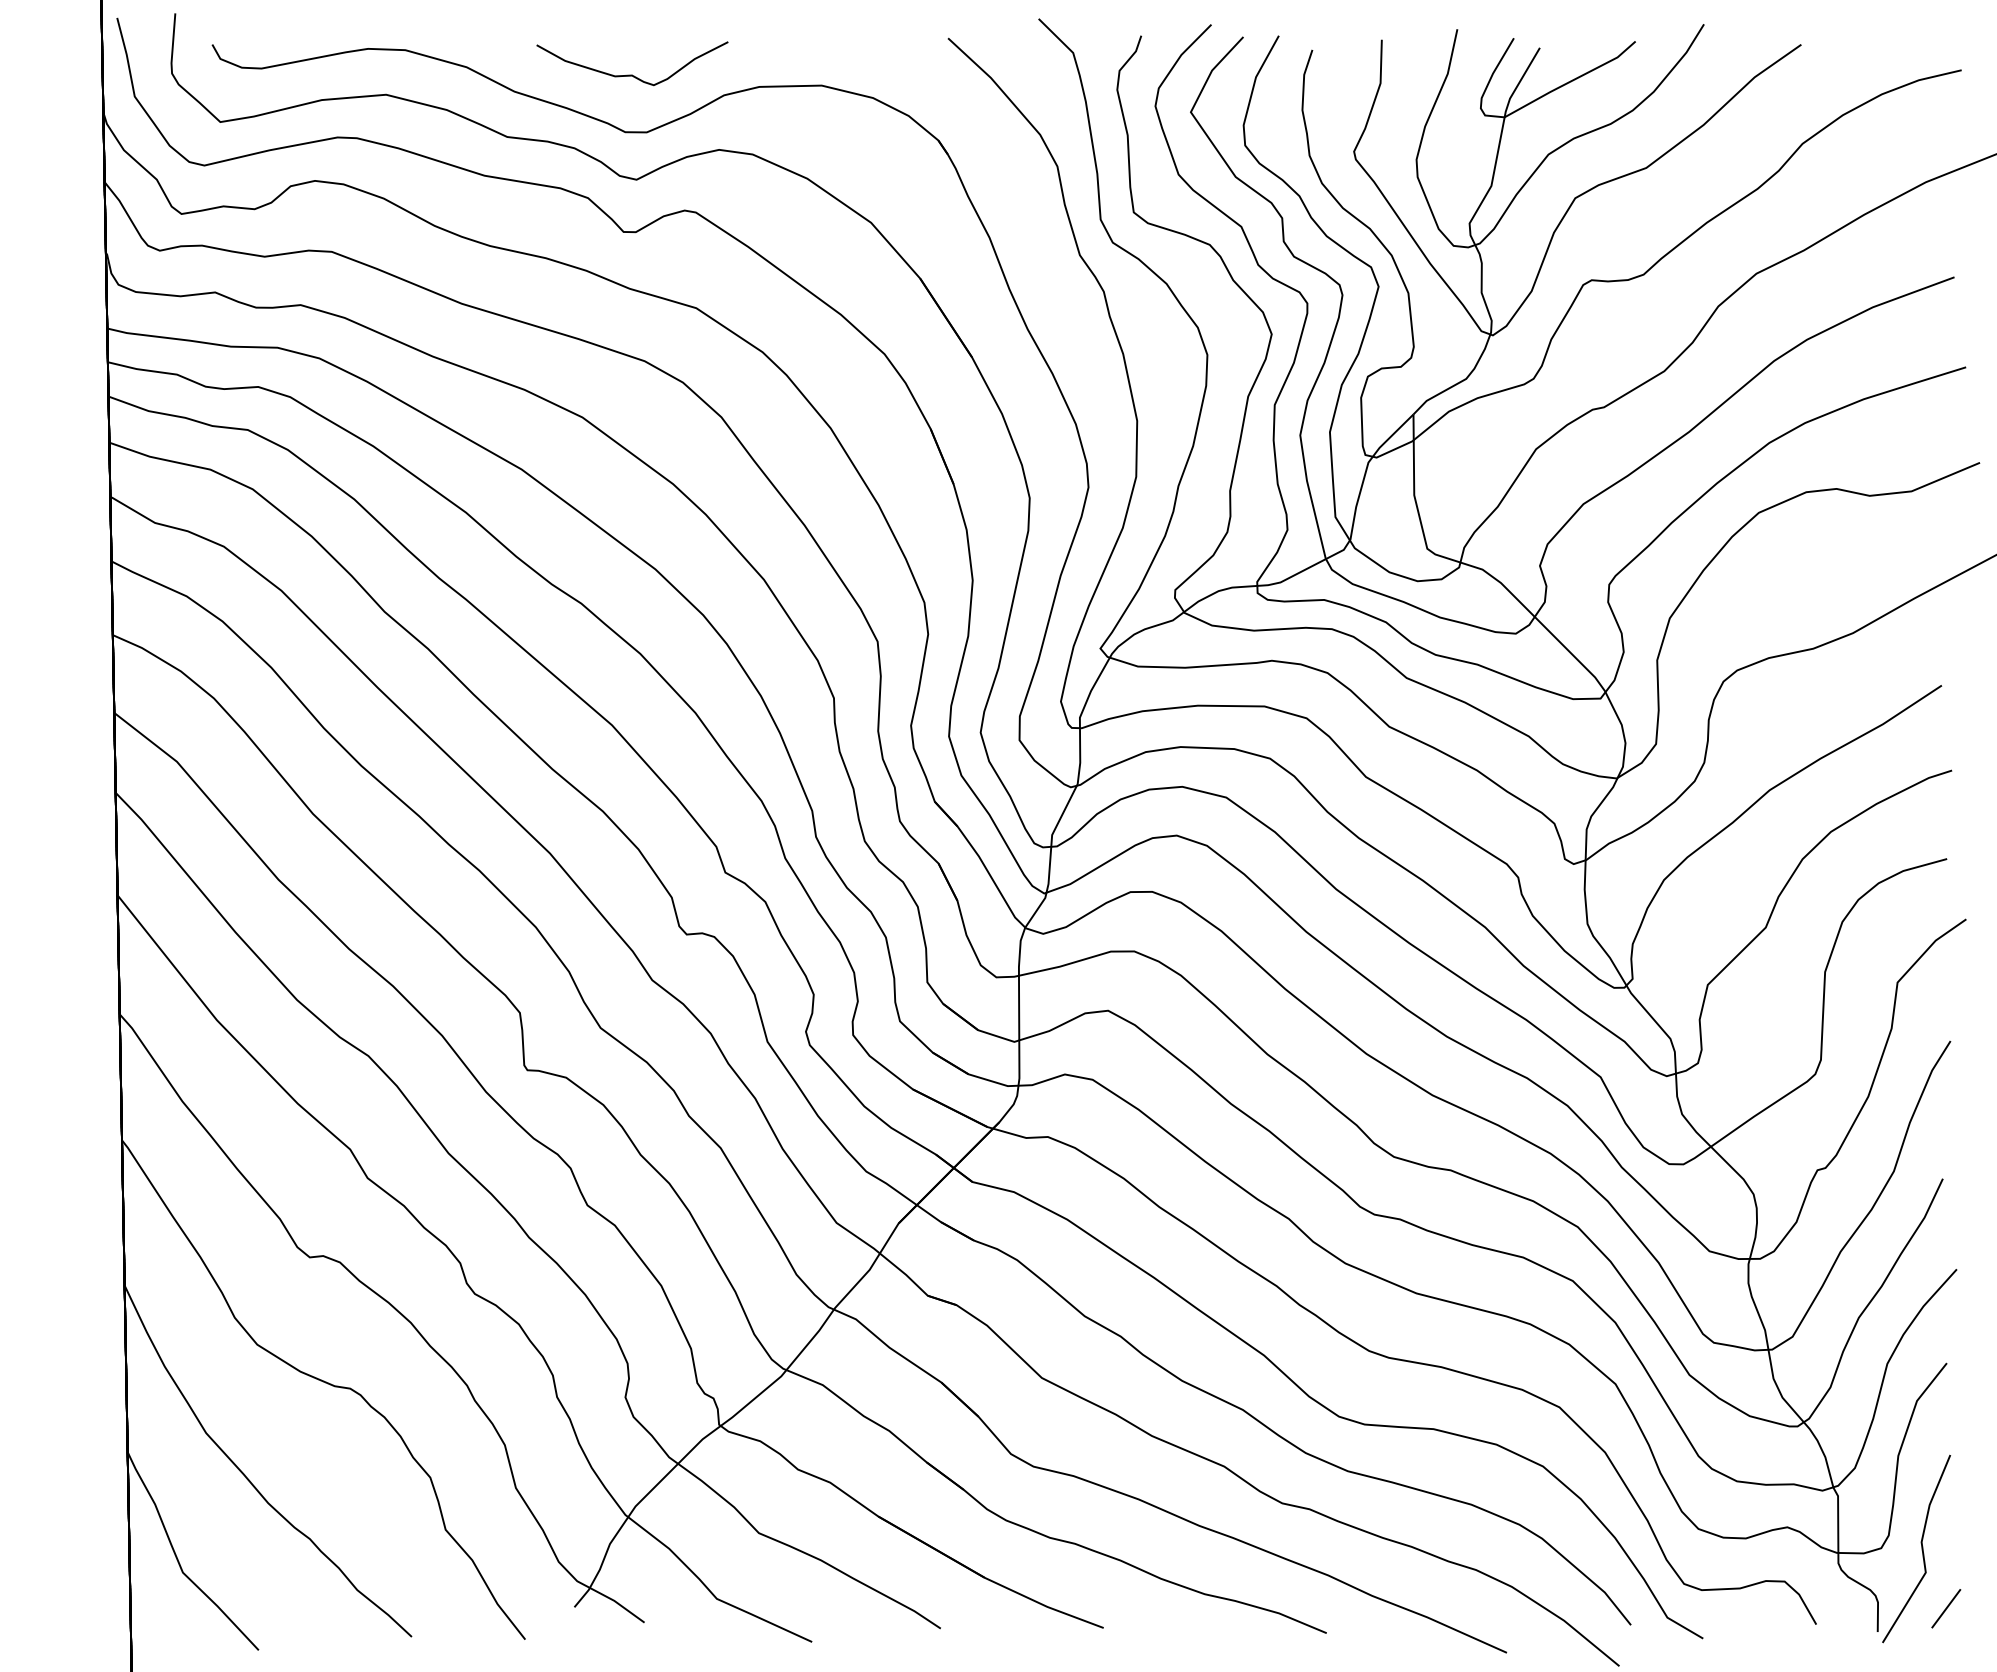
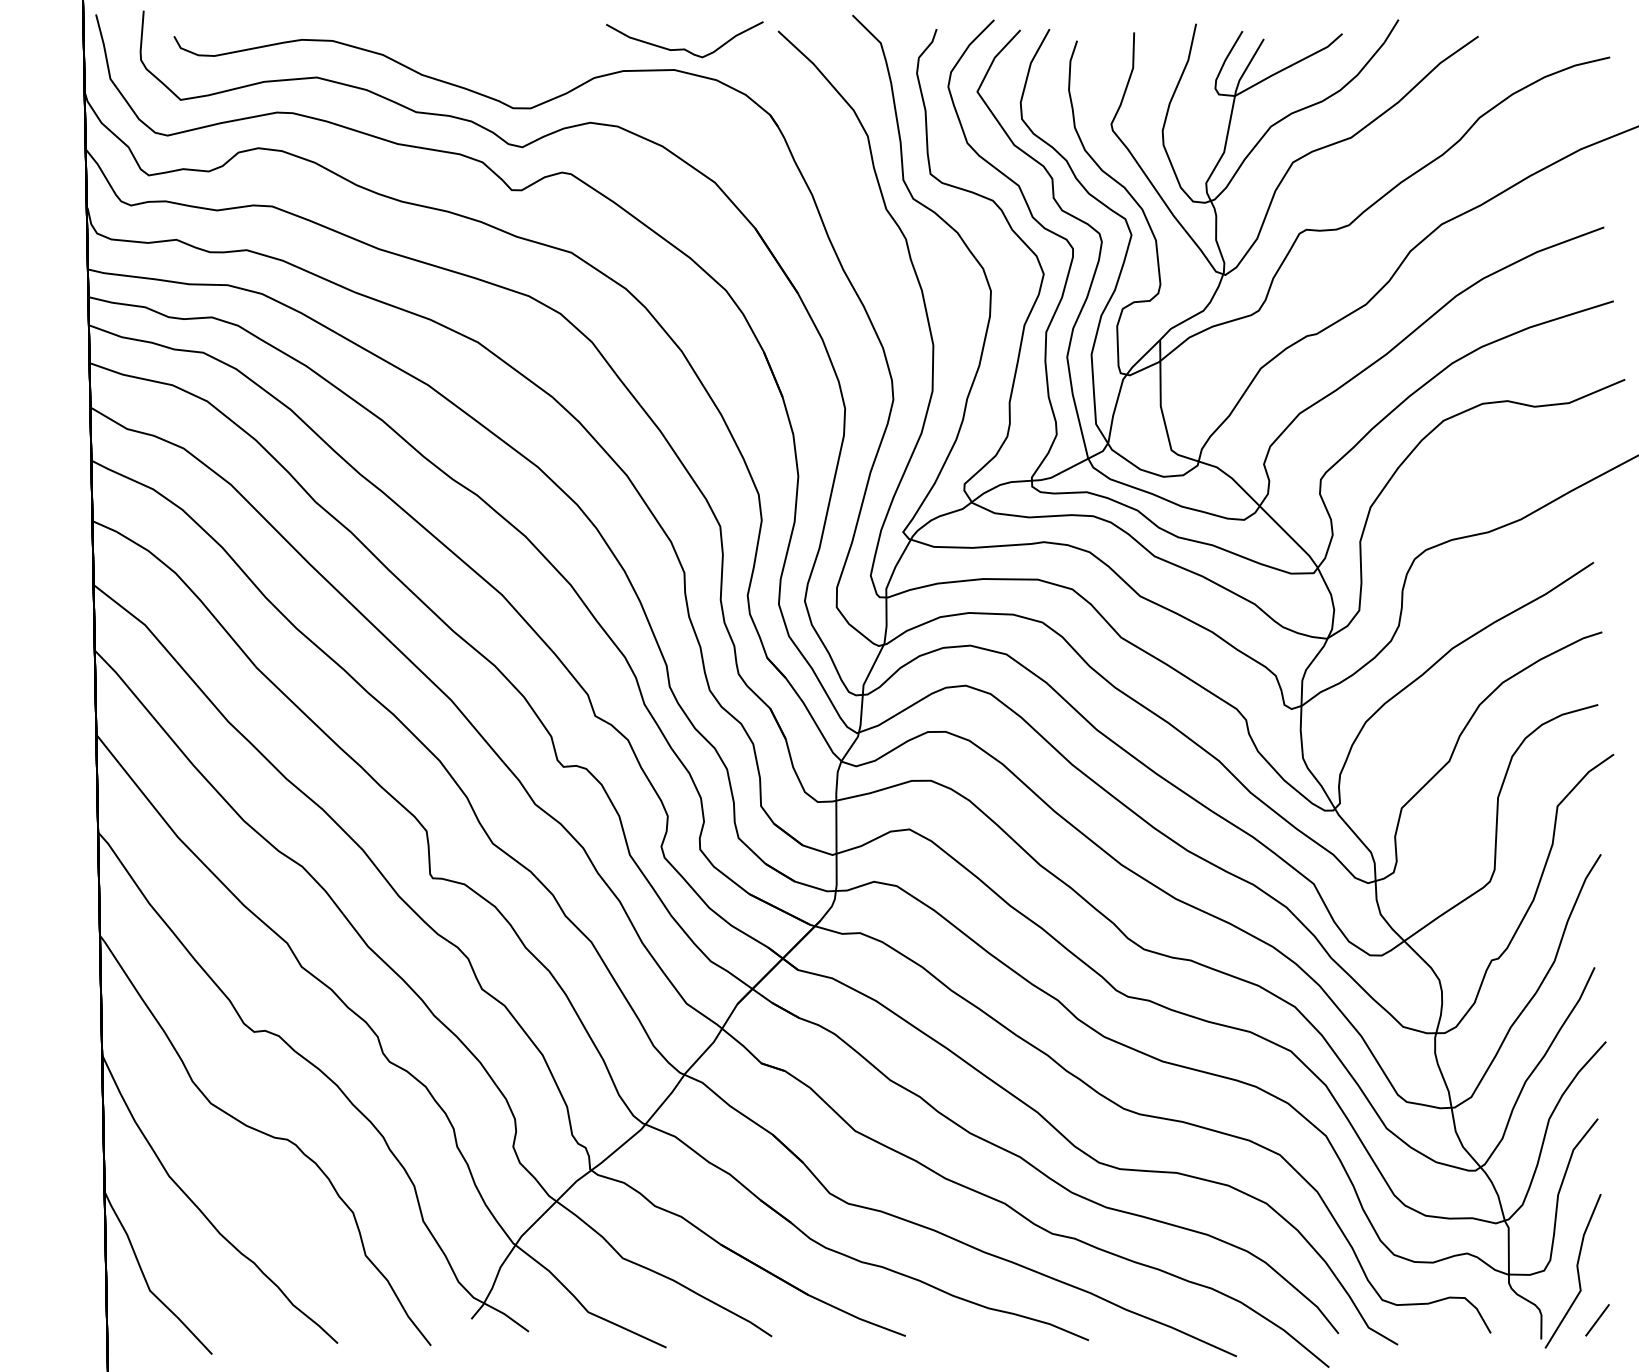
part: (632, 74) -> (684, 48), moved

